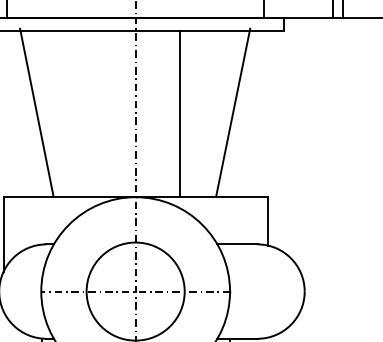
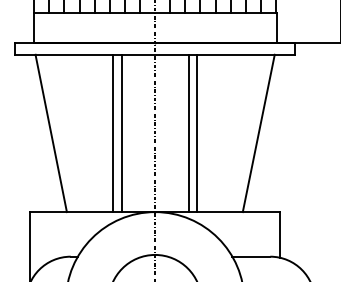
line: (36, 111) -> (51, 132), moved
line: (233, 111) -> (258, 132), moved
line: (91, 113) -> (113, 132), added
line: (100, 113) -> (121, 132), added
line: (171, 113) -> (189, 132), added

